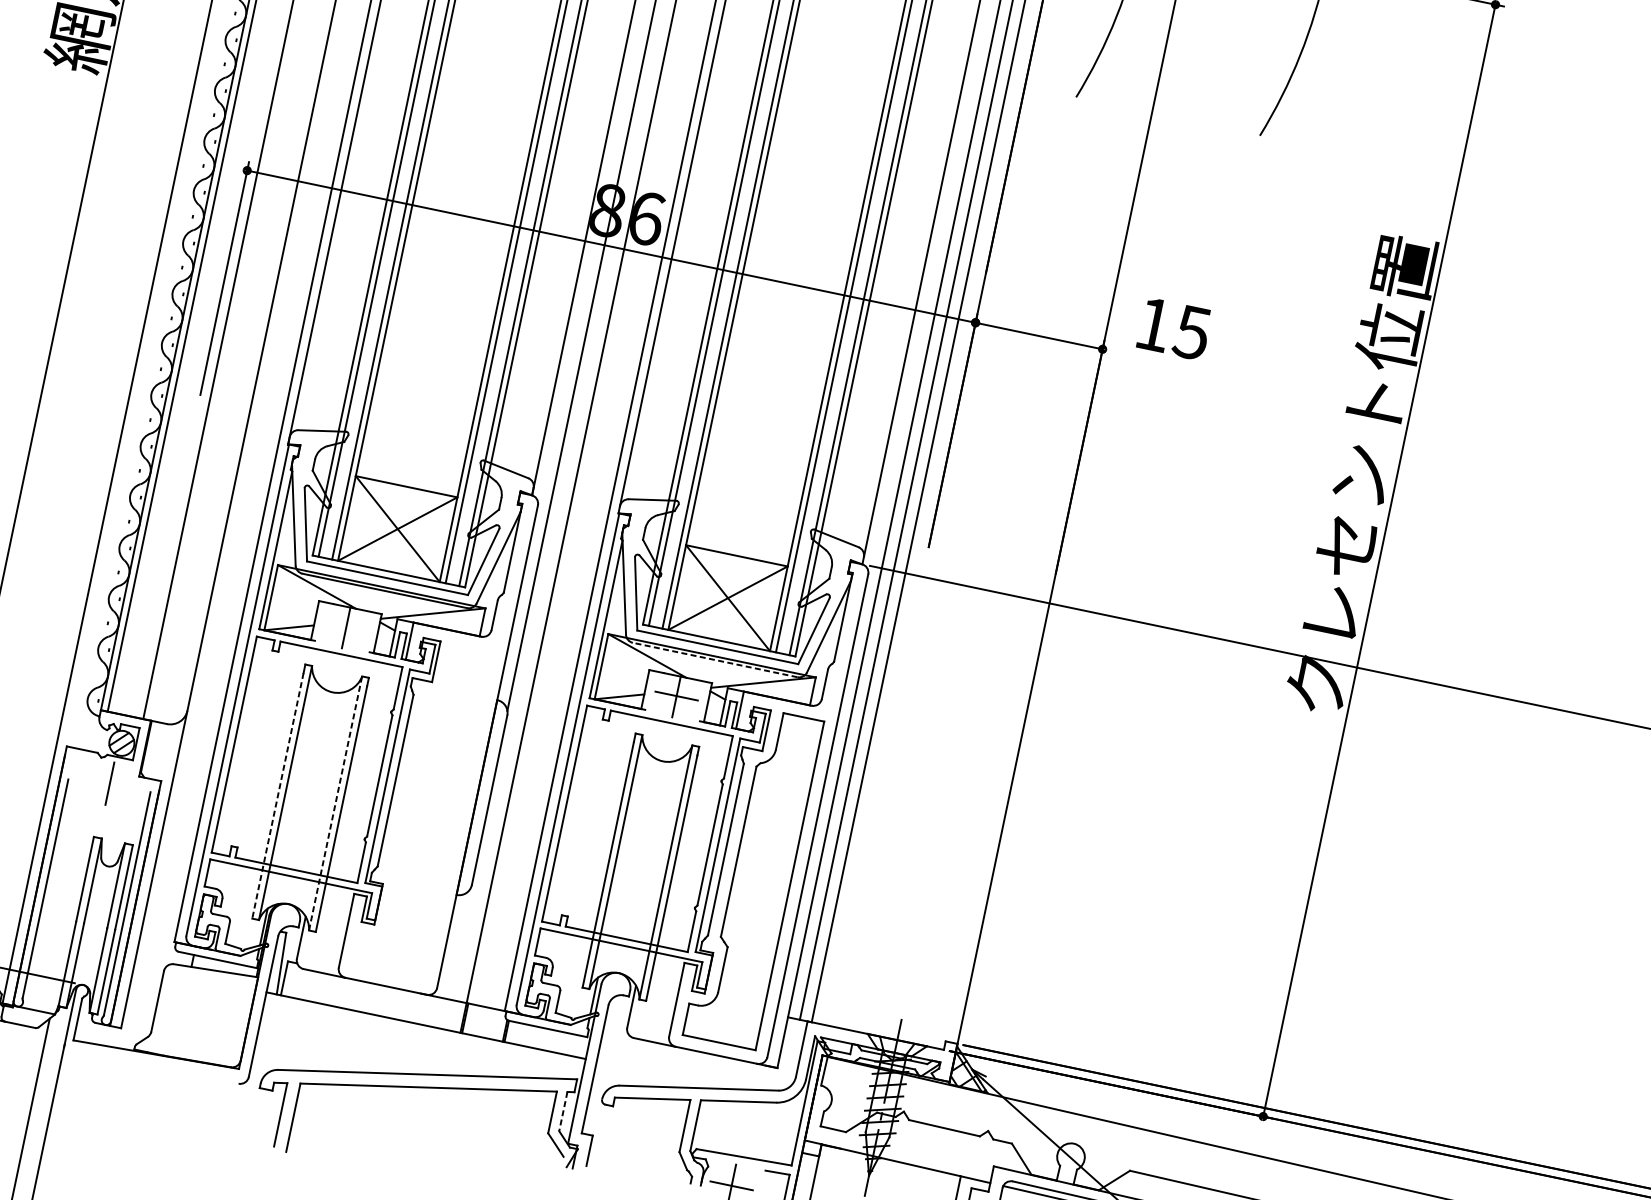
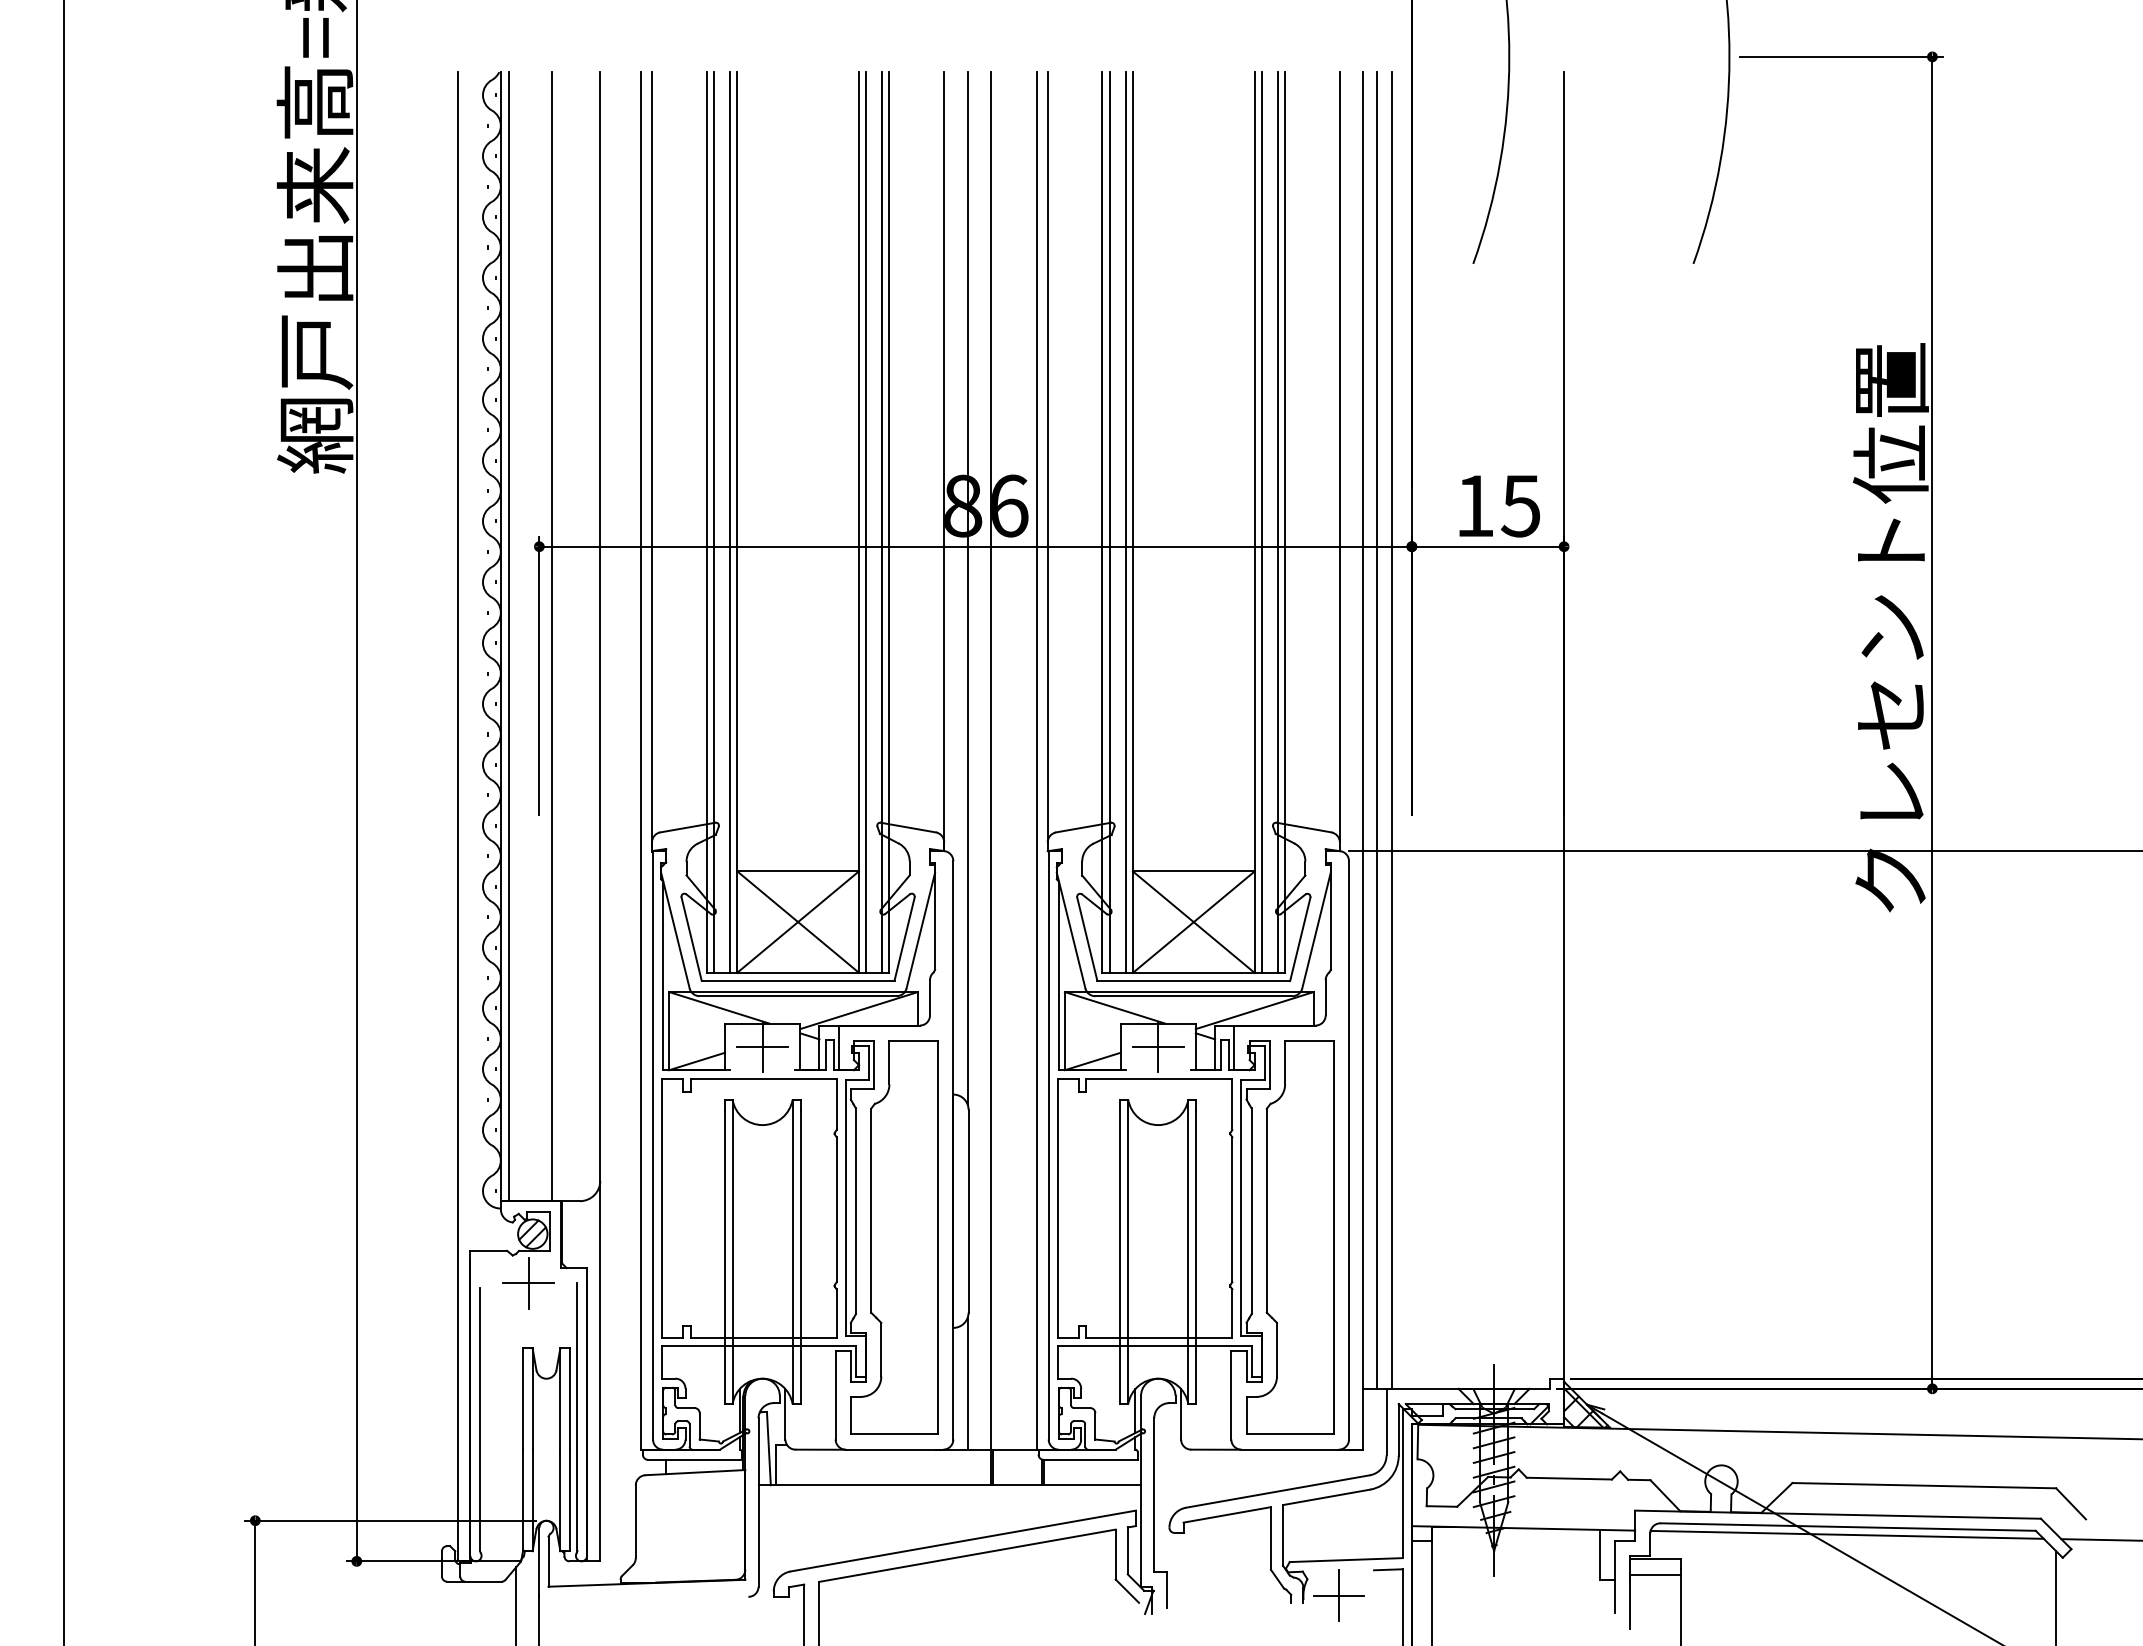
text: (1174, 329) -> (1499, 506), moved
line: (346, 626) -> (762, 1046), added
line: (714, 660) -> (1193, 996), dashed -> solid
line: (109, 783) -> (528, 1283), added
line: (277, 796) -> (724, 1257), dashed -> solid
line: (335, 803) -> (792, 1251), dashed -> solid
part: (423, 809) -> (894, 1237), added
line: (458, 943) -> (967, 1383), added
line: (562, 1111) -> (1127, 1551), dashed -> solid

